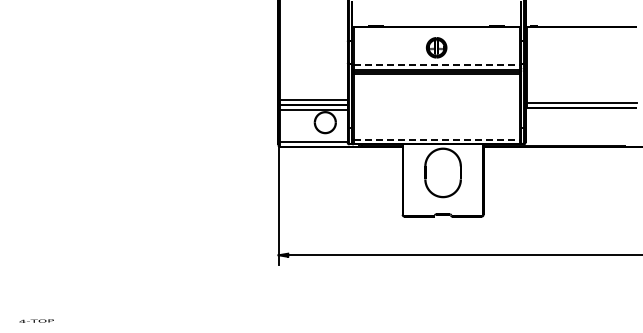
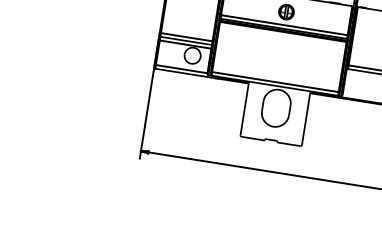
line: (437, 64) -> (285, 24), dashed -> solid
line: (437, 139) -> (276, 82), dashed -> solid

